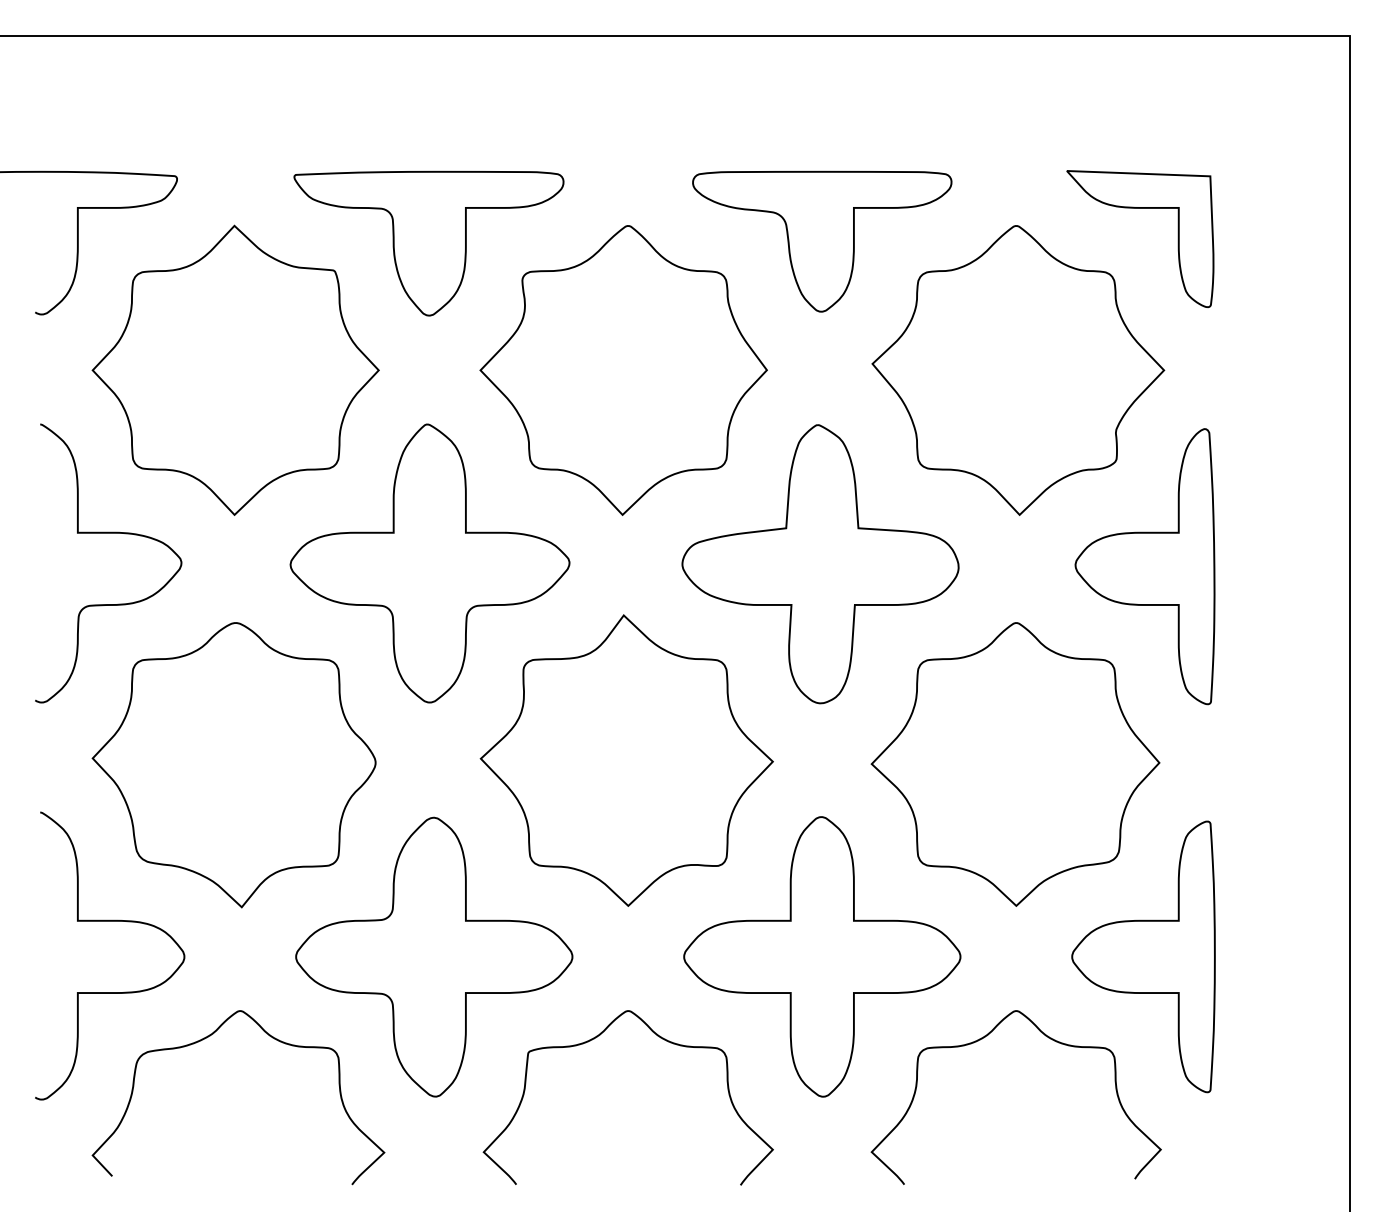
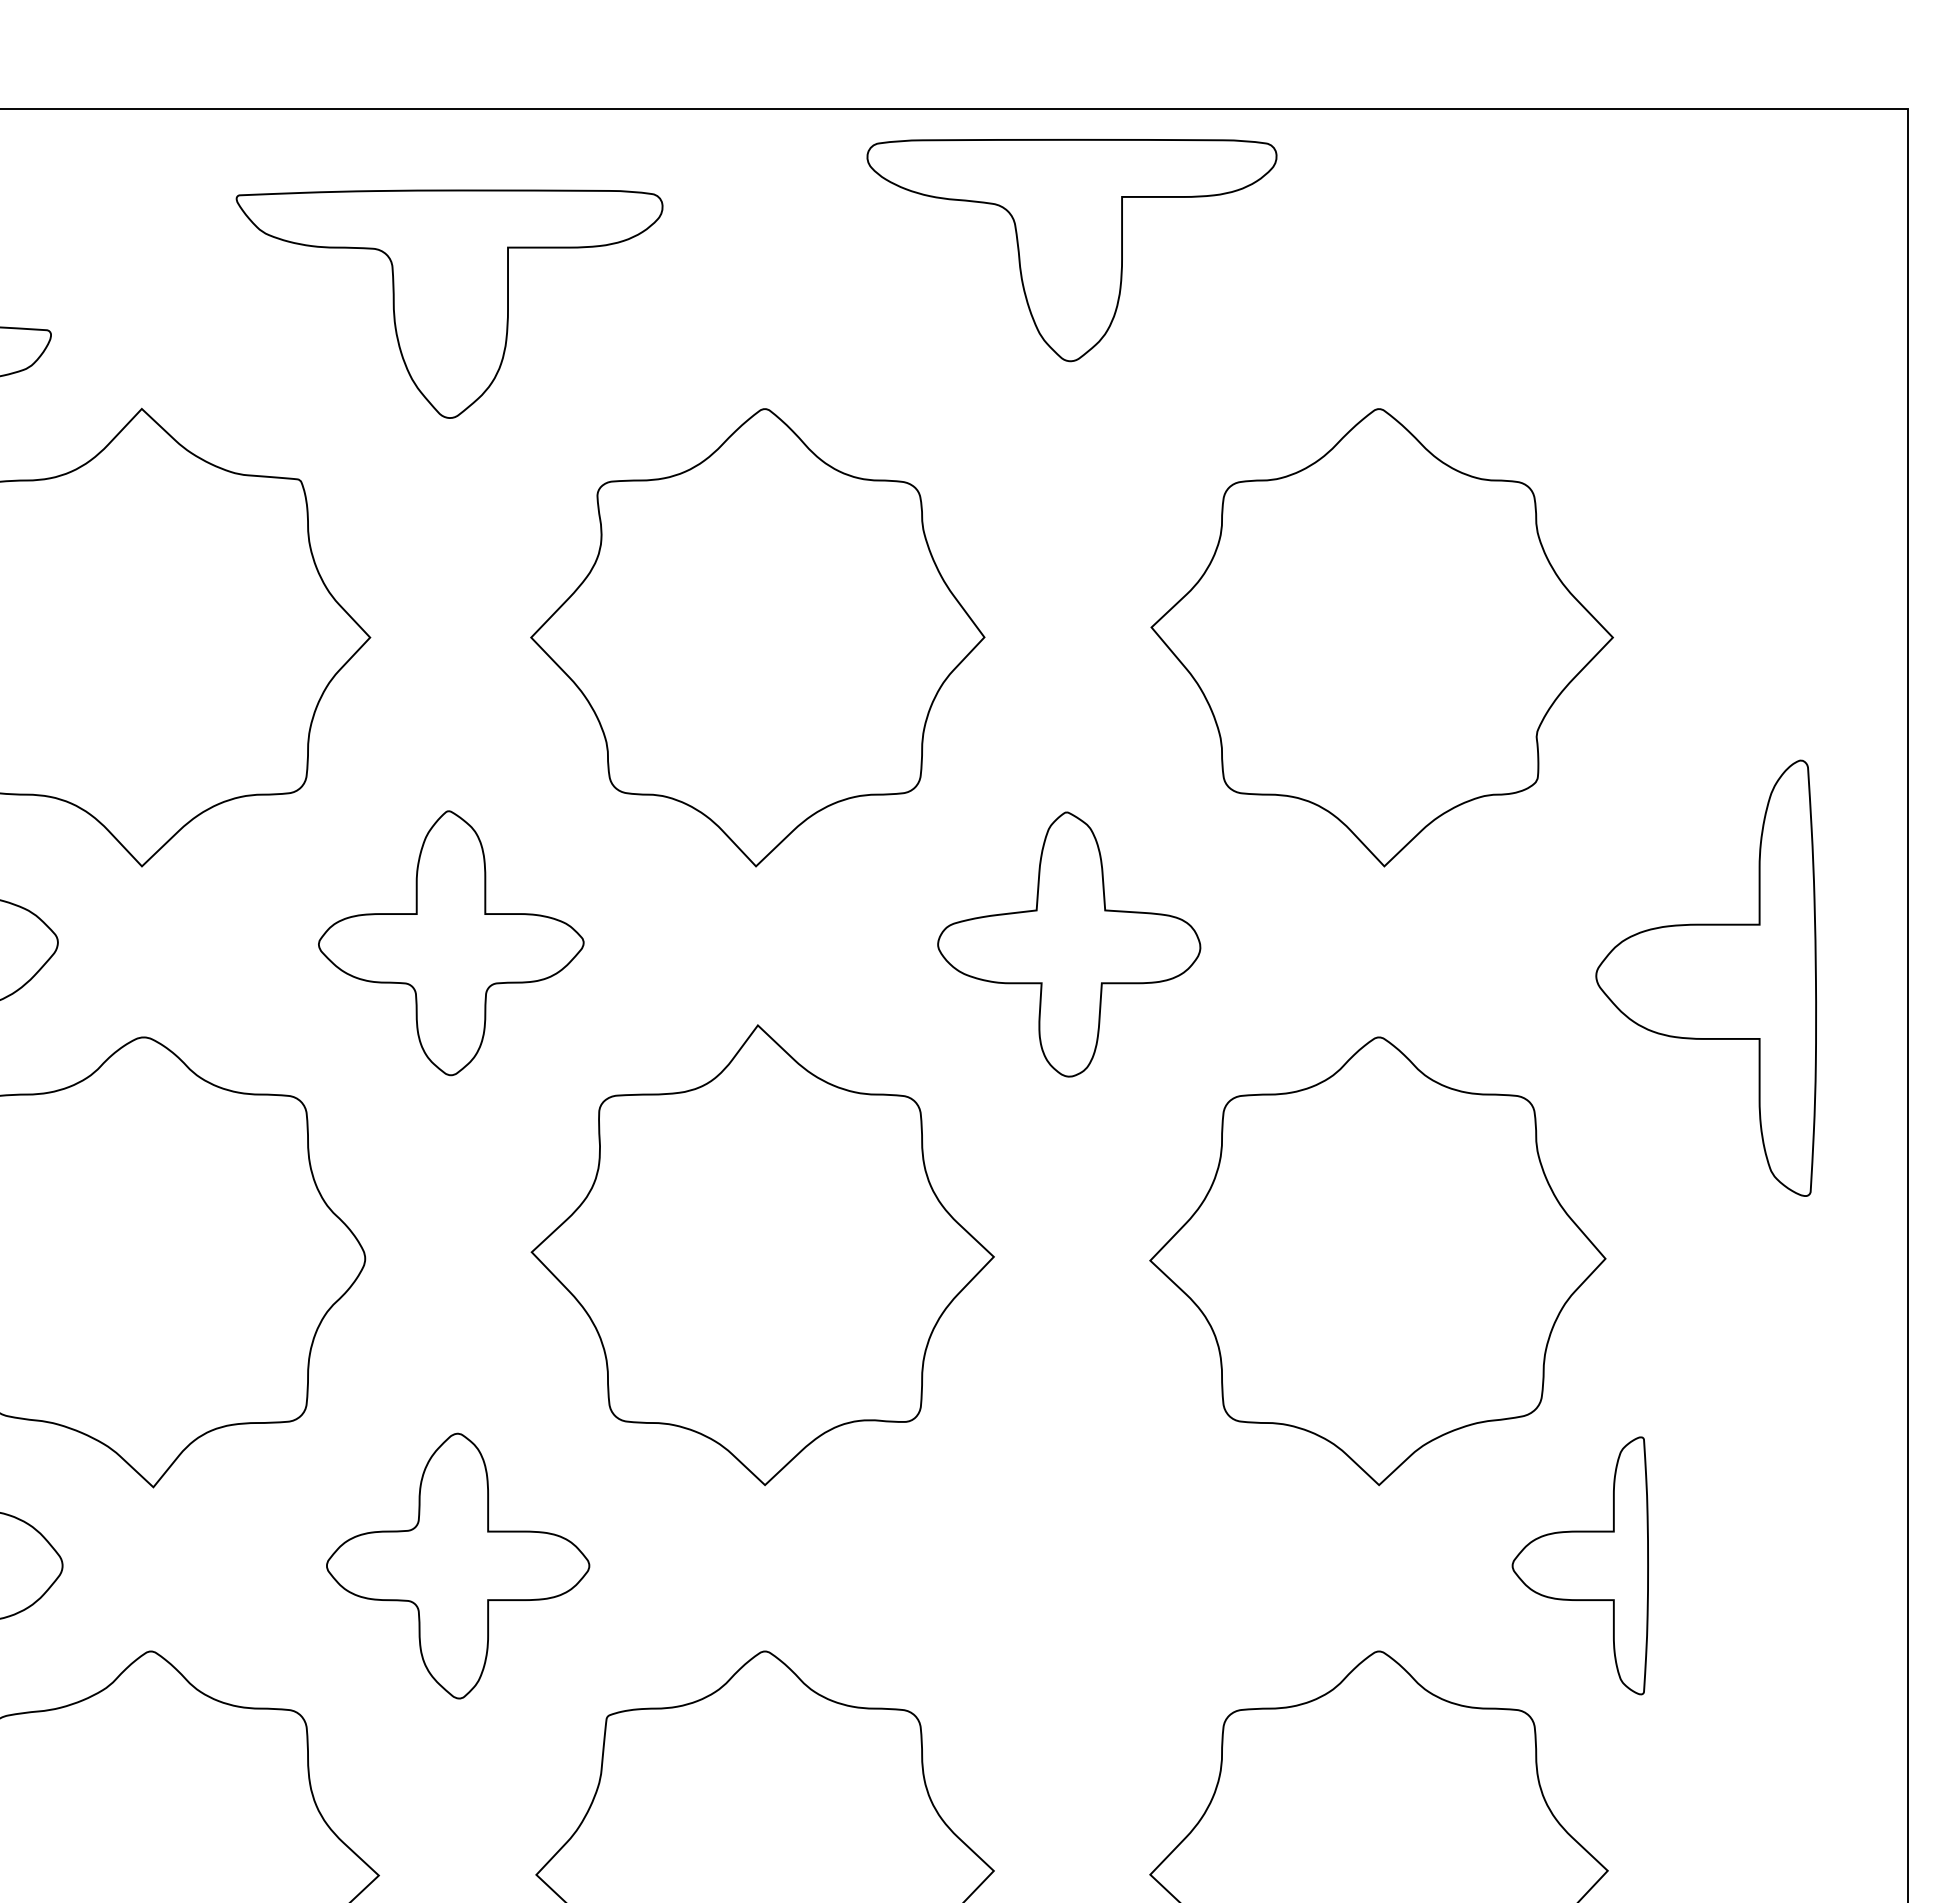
part: (1140, 208) -> (1575, 381), removed
part: (822, 241) -> (1072, 250), moved
part: (428, 243) -> (448, 303), moved
part: (429, 563) -> (450, 943), size x0.6
part: (820, 564) -> (1069, 944), size x0.6
part: (1144, 566) -> (1705, 978), moved
part: (434, 956) -> (458, 1565), size x0.6
part: (822, 956) -> (1072, 1565), removed
part: (1143, 956) -> (1580, 1565), size x0.6

